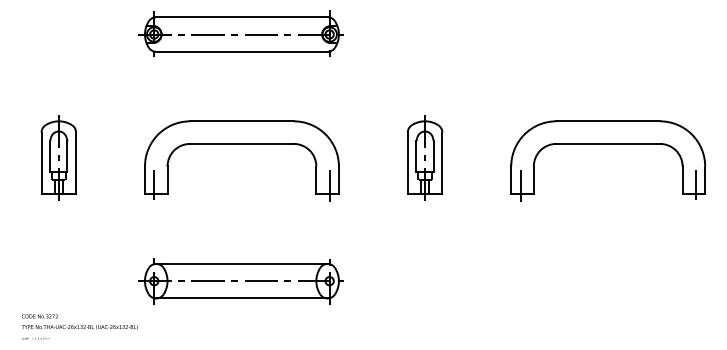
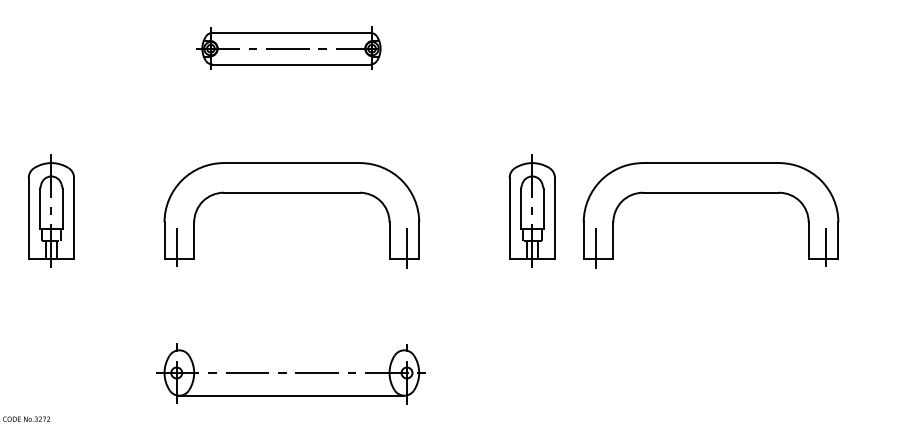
part: (240, 33) -> (289, 47), size x0.7
part: (608, 144) -> (711, 193), moved
line: (241, 263) -> (291, 349), removed

